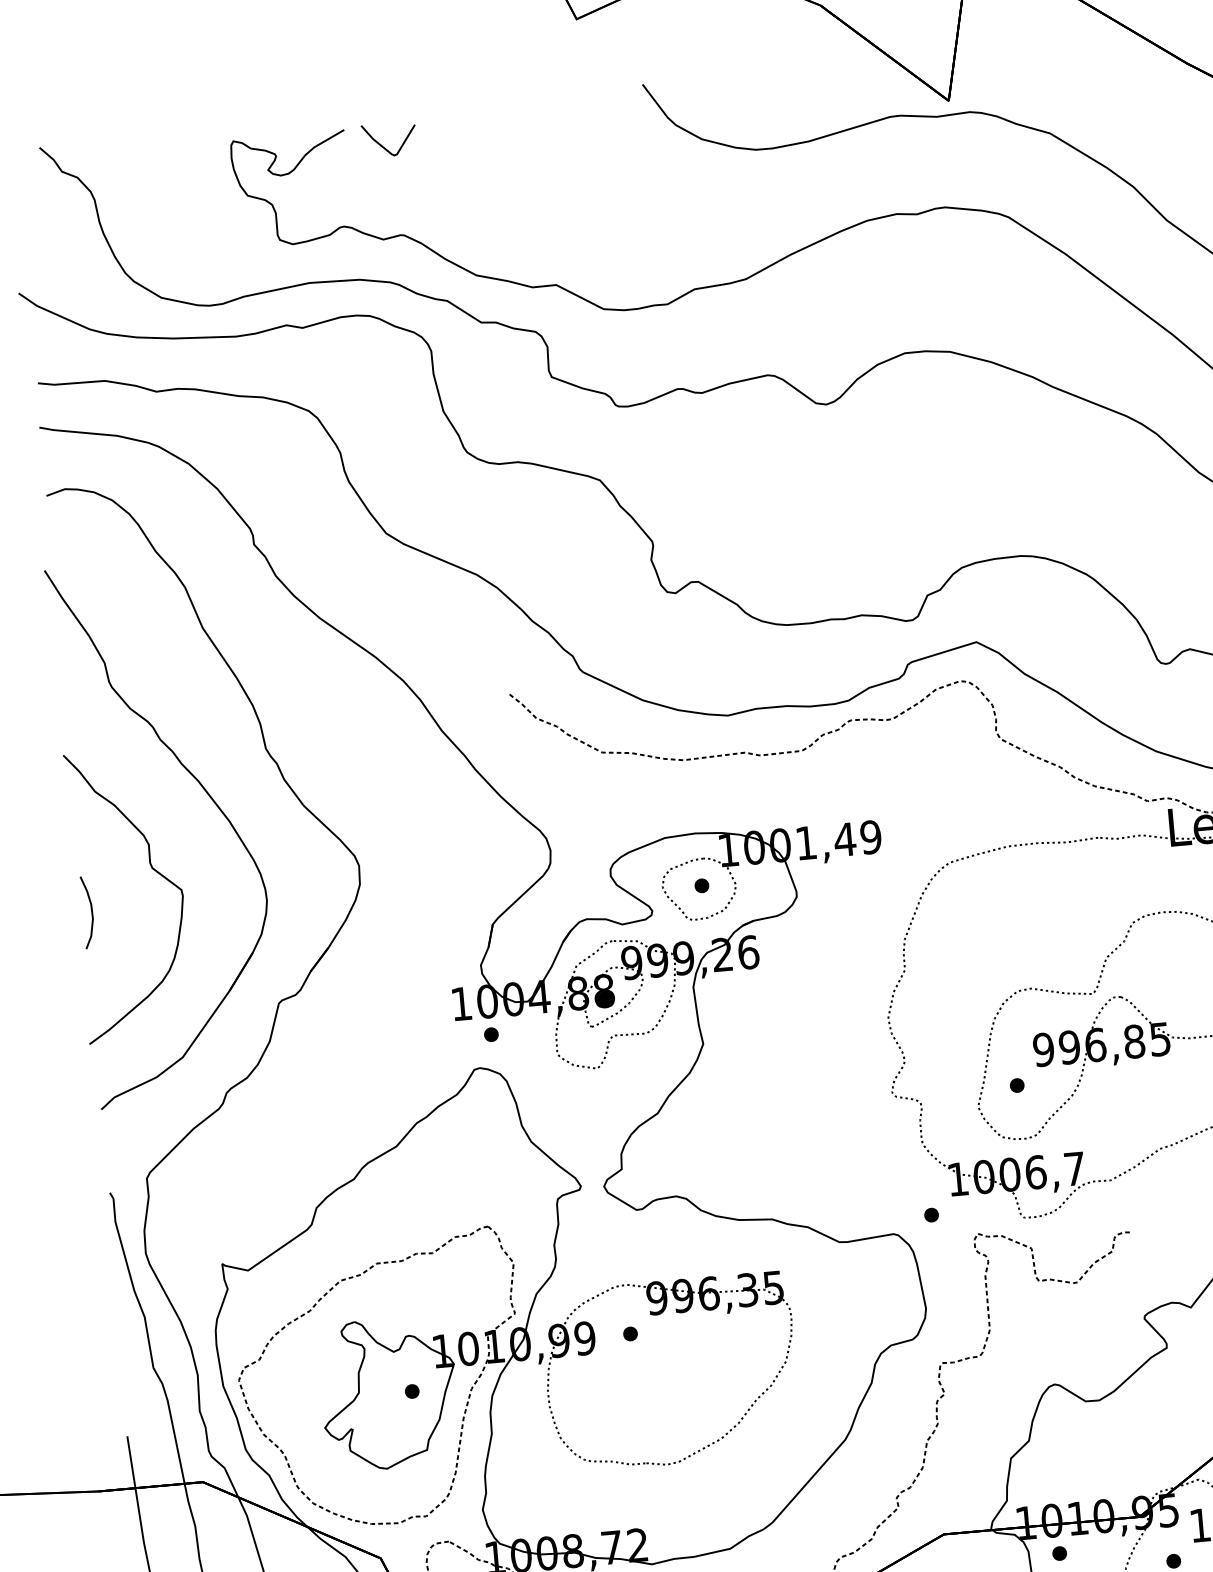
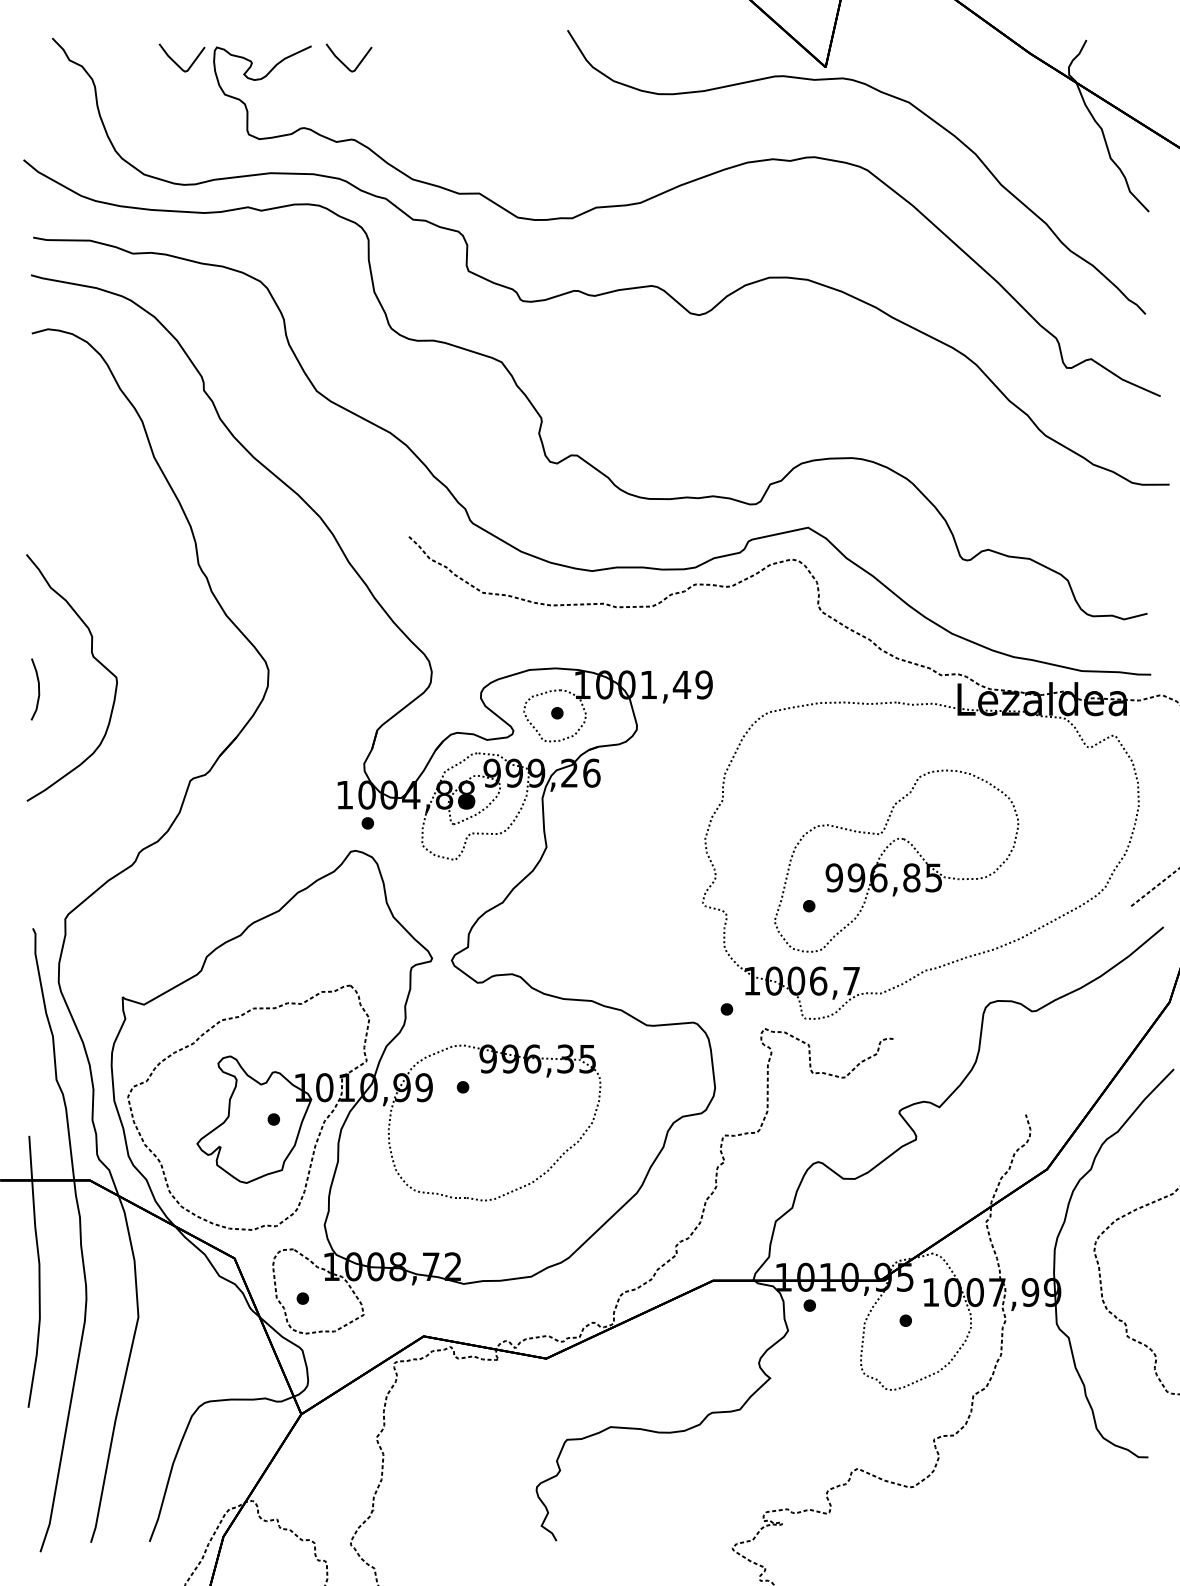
curve: (187, 163) -> (176, 62), added
part: (208, 796) -> (146, 600), removed

